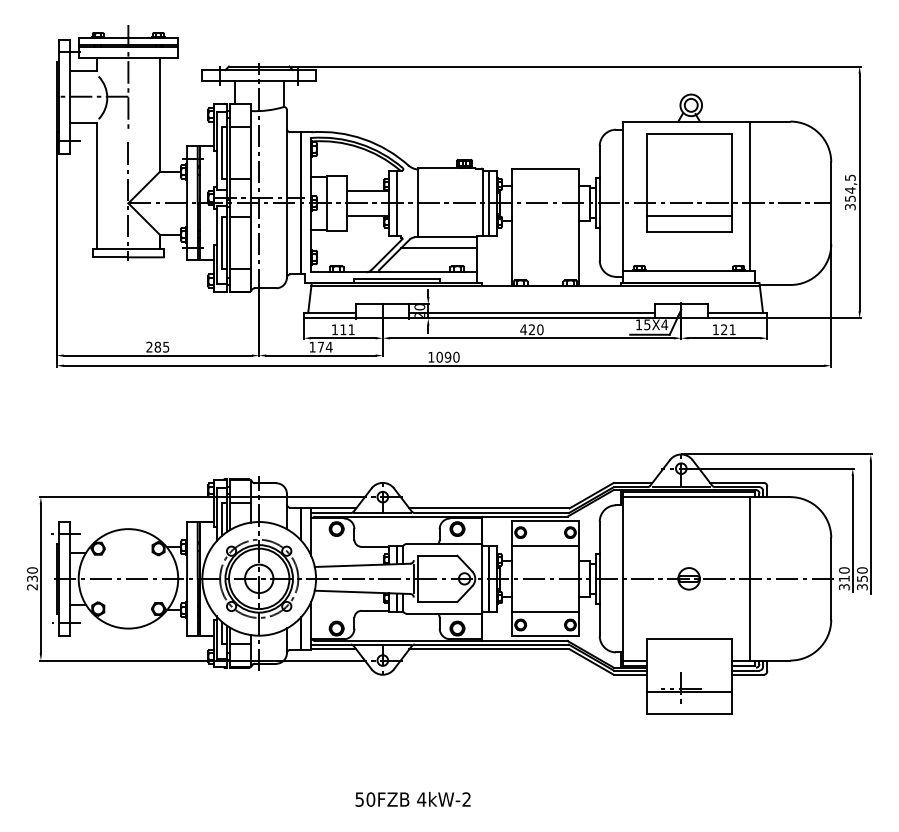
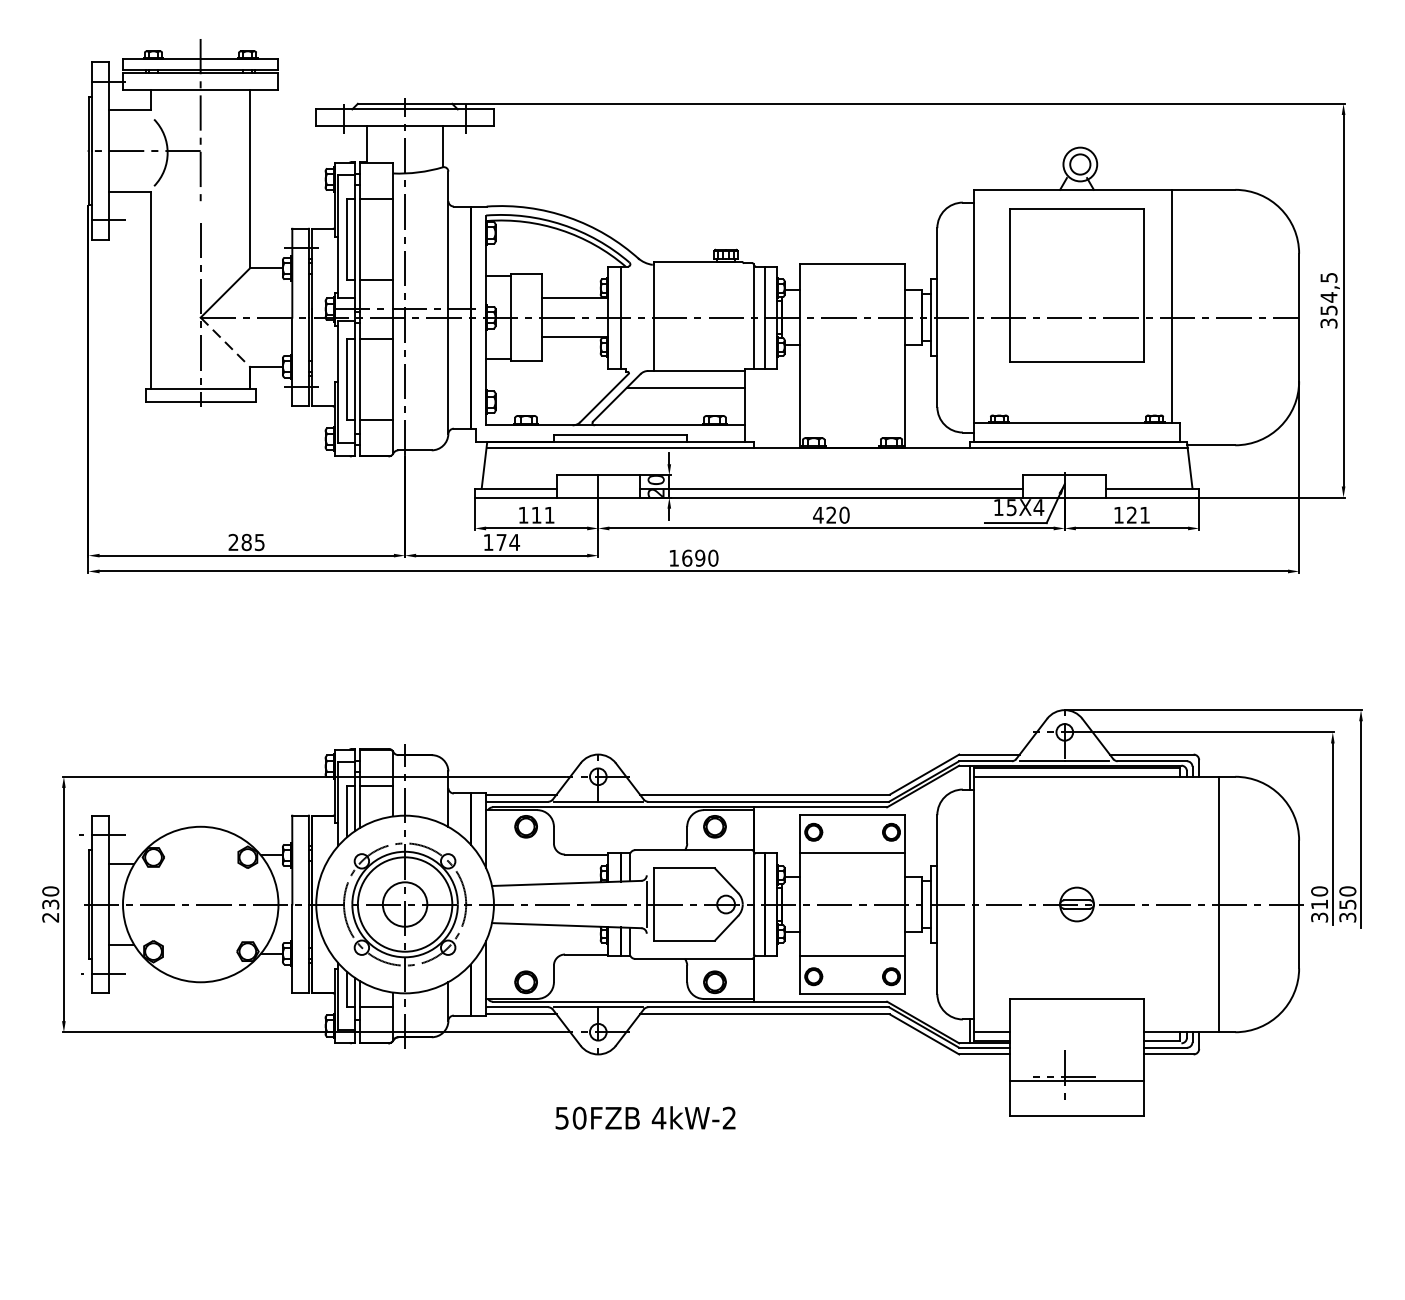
line: (688, 216) -> (1076, 338), removed
line: (144, 219) -> (225, 342), solid -> dashed
text: (439, 356) -> (686, 557), 1090 -> 1690
line: (749, 578) -> (1218, 903), moved
text: (412, 799) -> (644, 1118), moved

